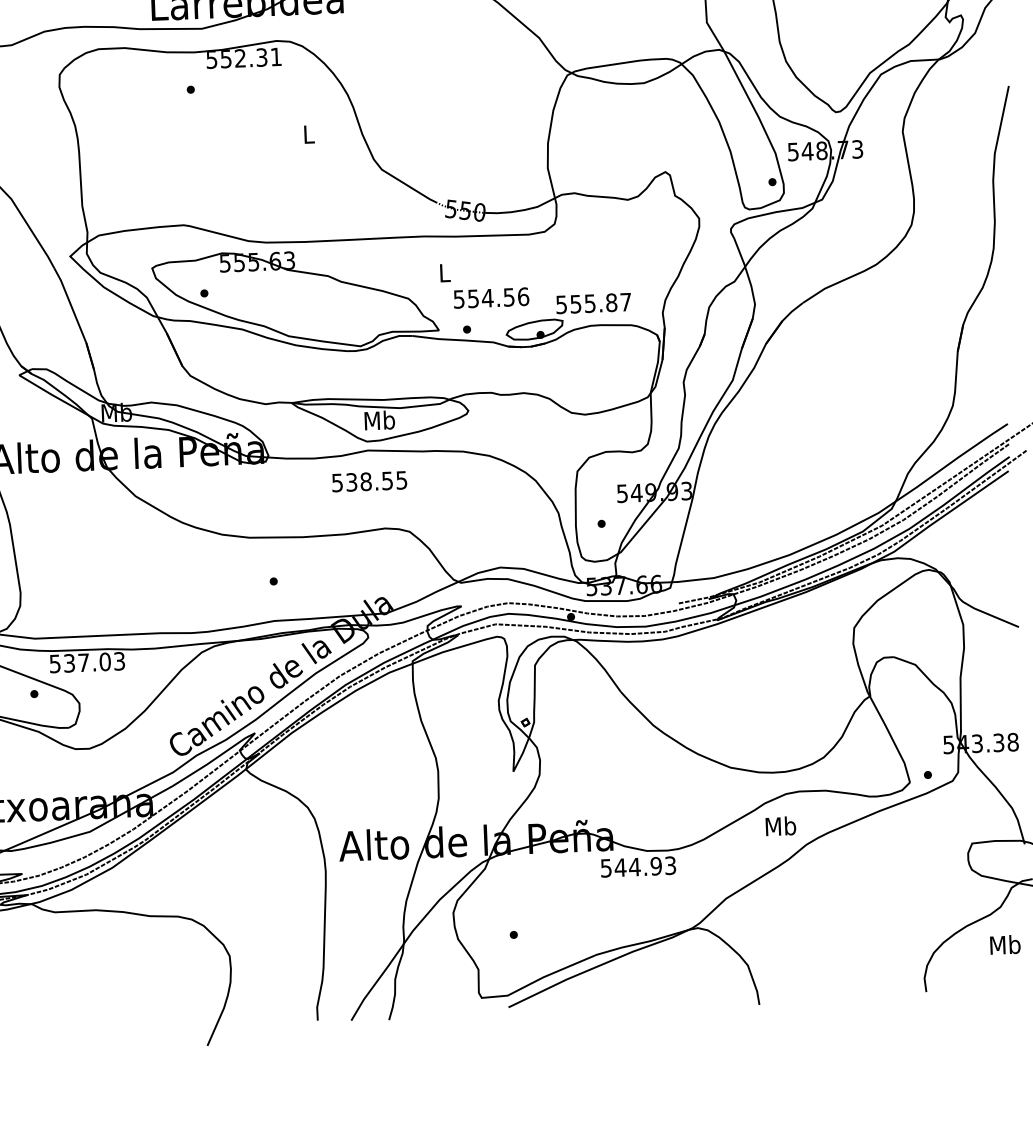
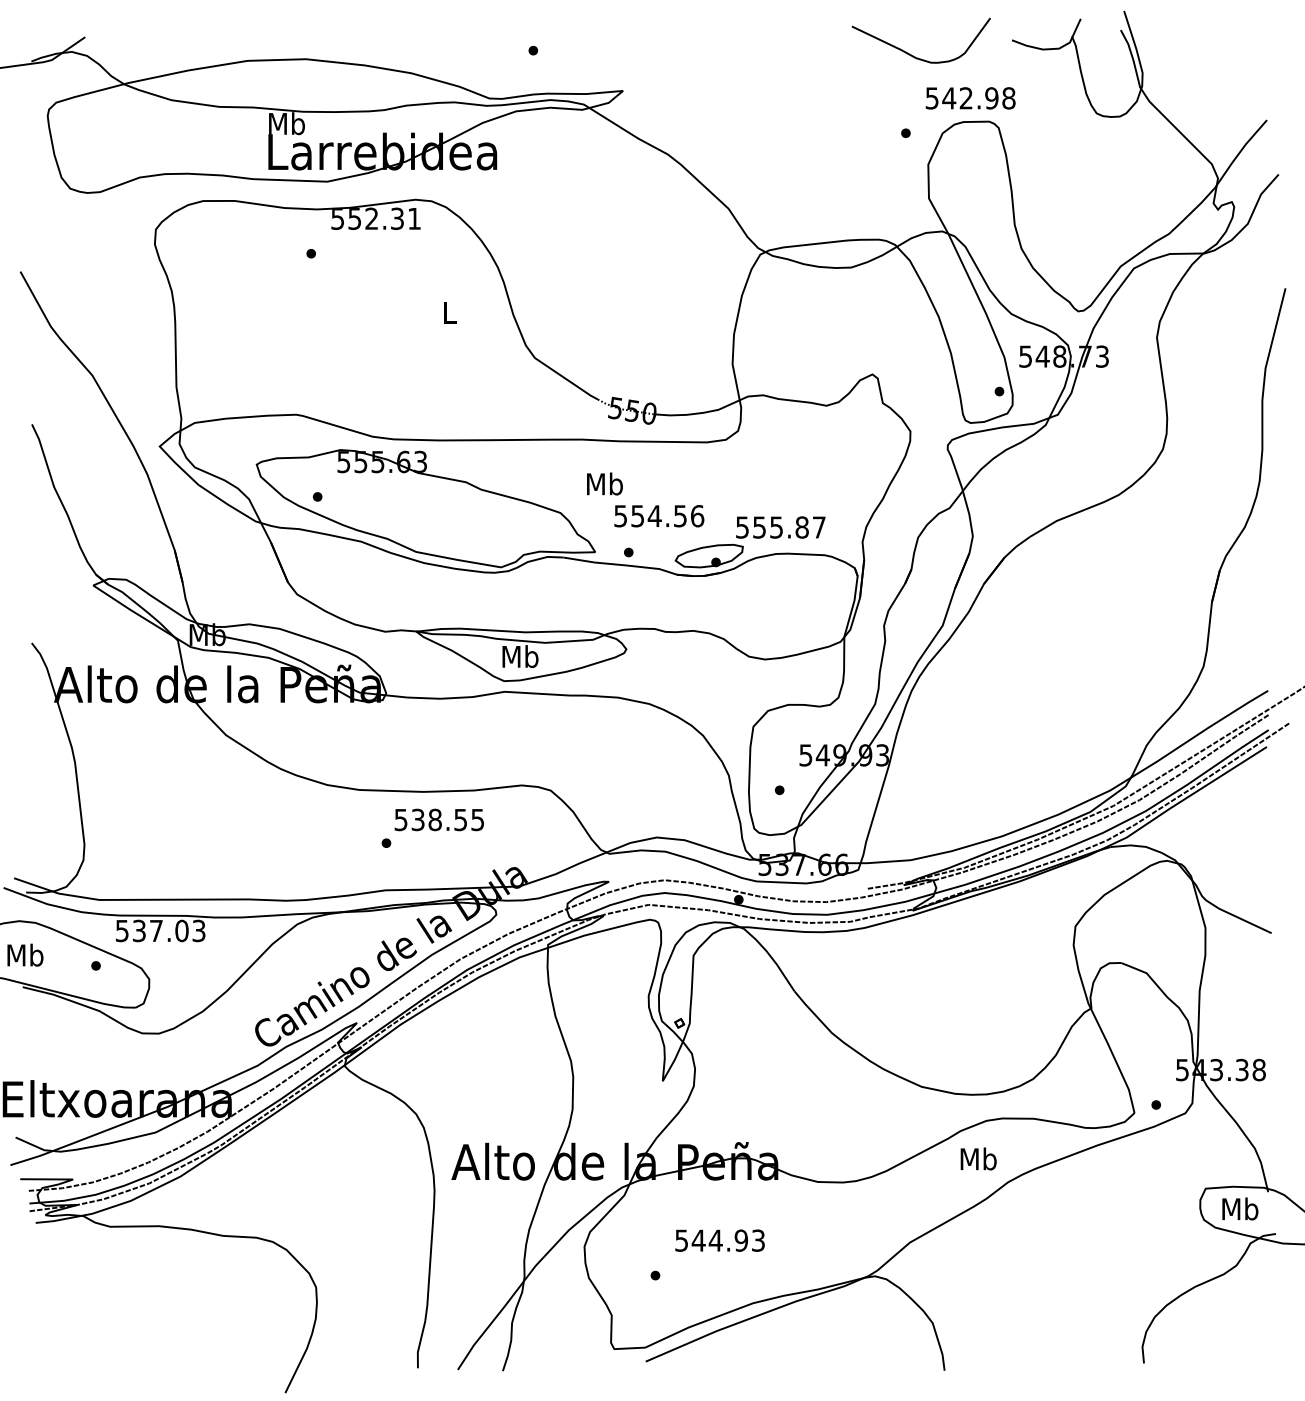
text: (444, 272) -> (604, 483), L -> Mb
text: (368, 481) -> (438, 819), moved
text: (637, 866) -> (719, 1240), moved
text: (1005, 944) -> (1240, 1208), moved

